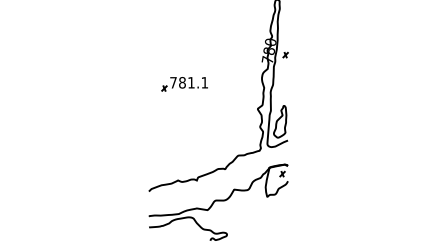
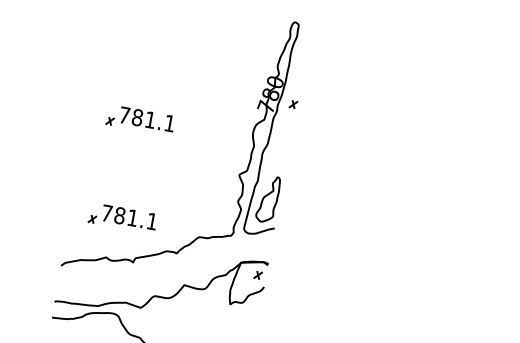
part: (184, 152) -> (122, 218), added

